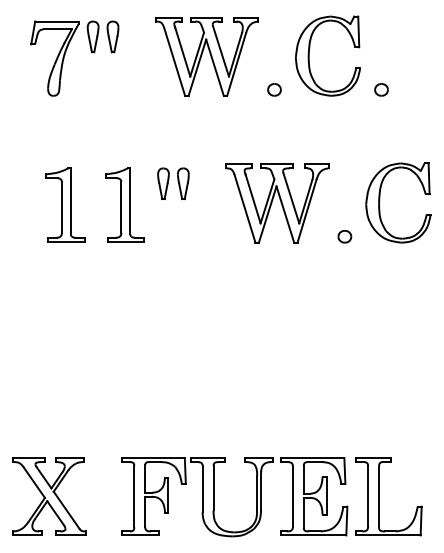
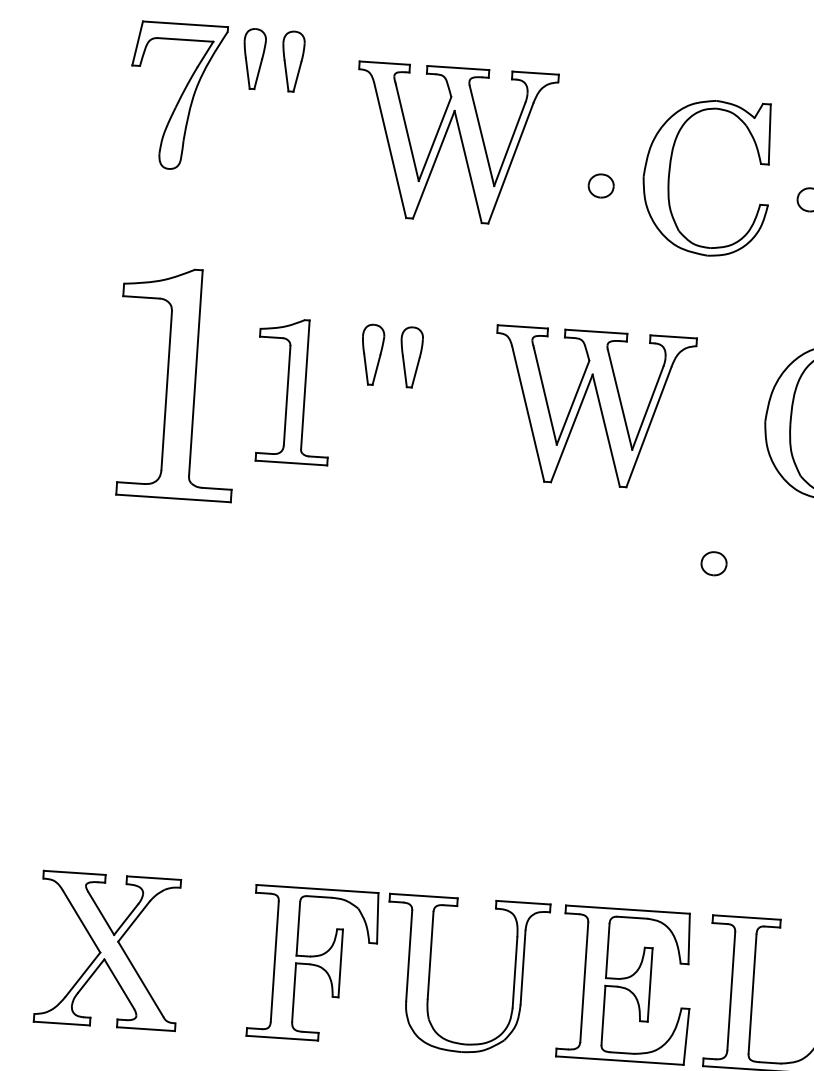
part: (309, 55) -> (670, 174), moved
part: (206, 56) -> (453, 143), moved
part: (65, 204) -> (178, 382), size x1.6
part: (344, 236) -> (713, 563), moved

